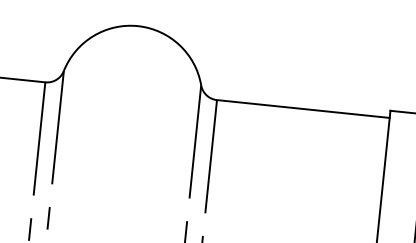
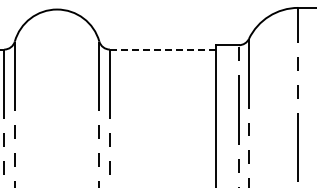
line: (302, 108) -> (162, 49), solid -> dashed

